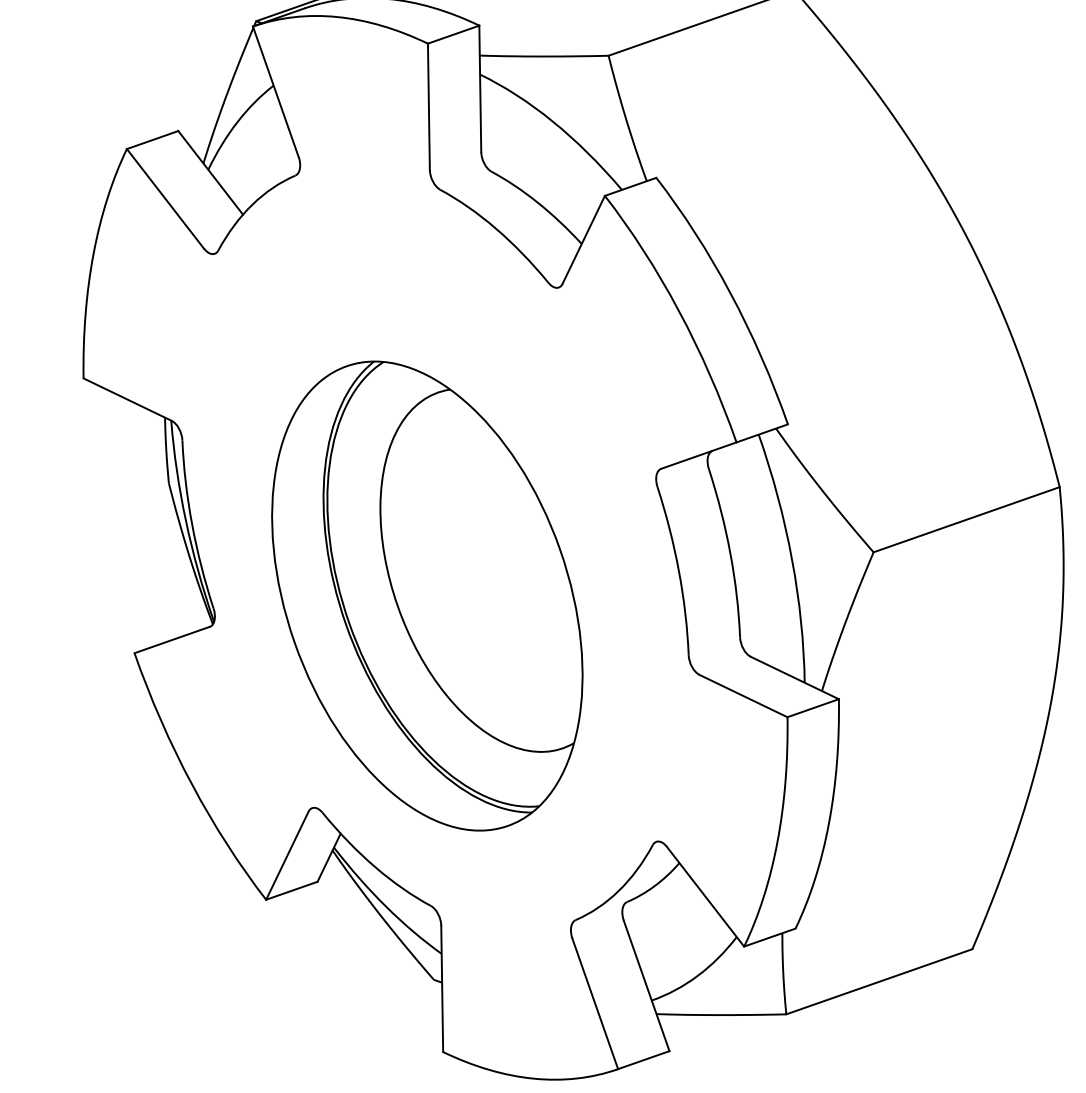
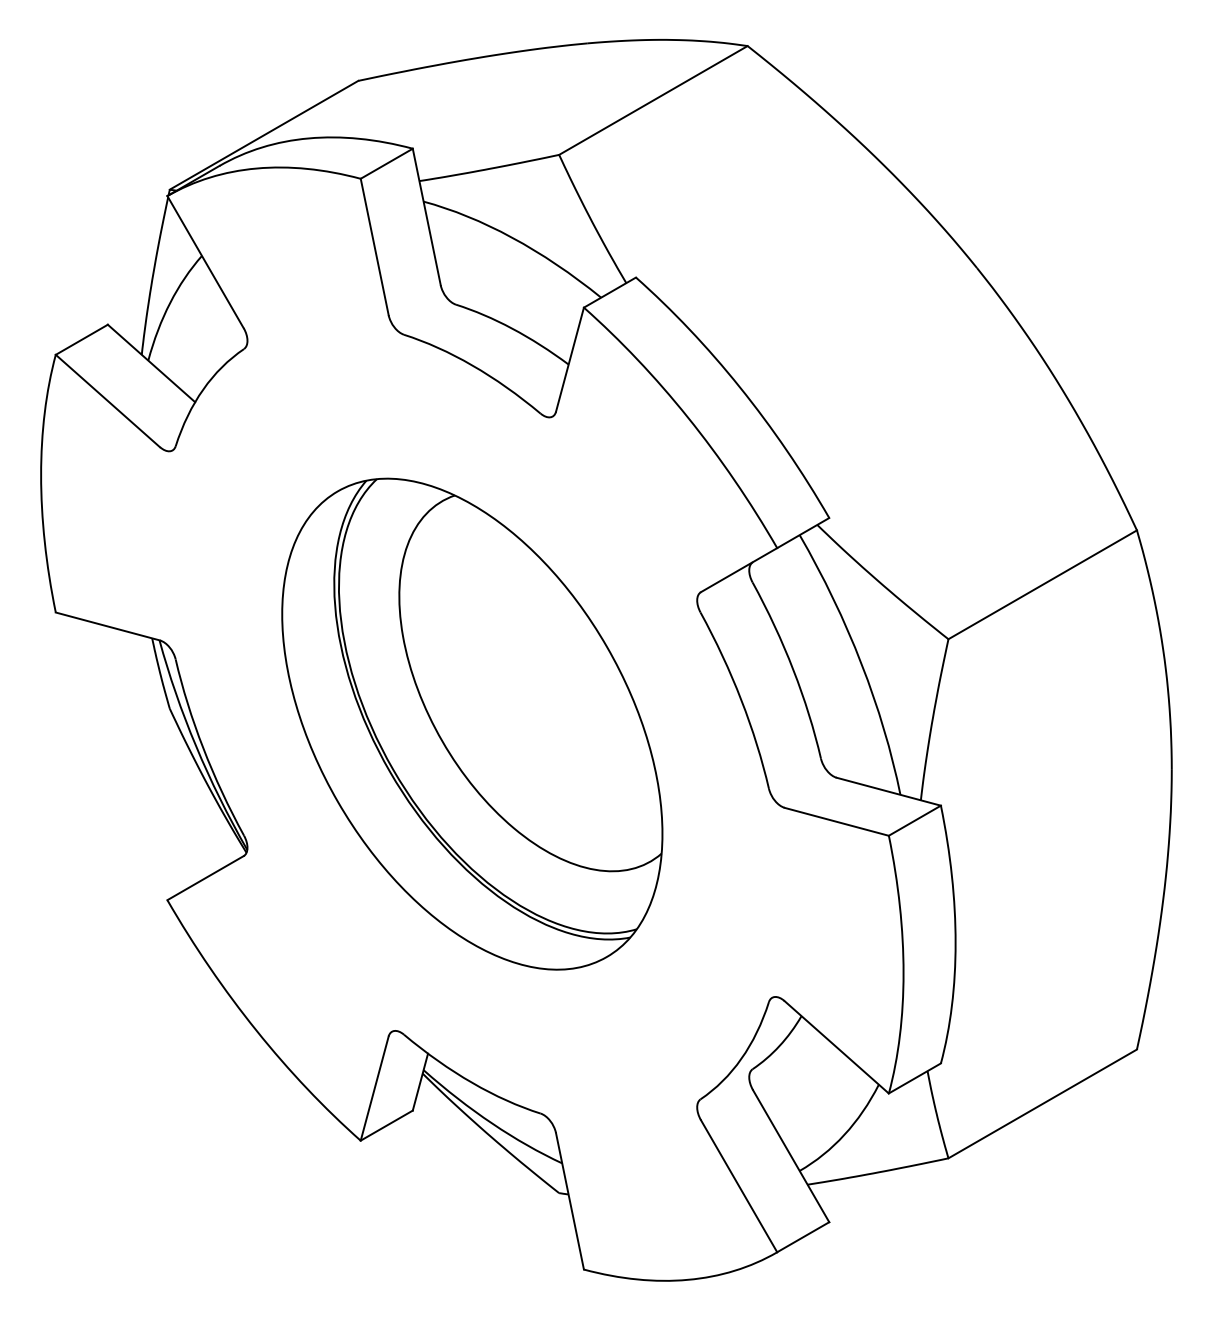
part: (427, 595) -> (472, 723), moved

